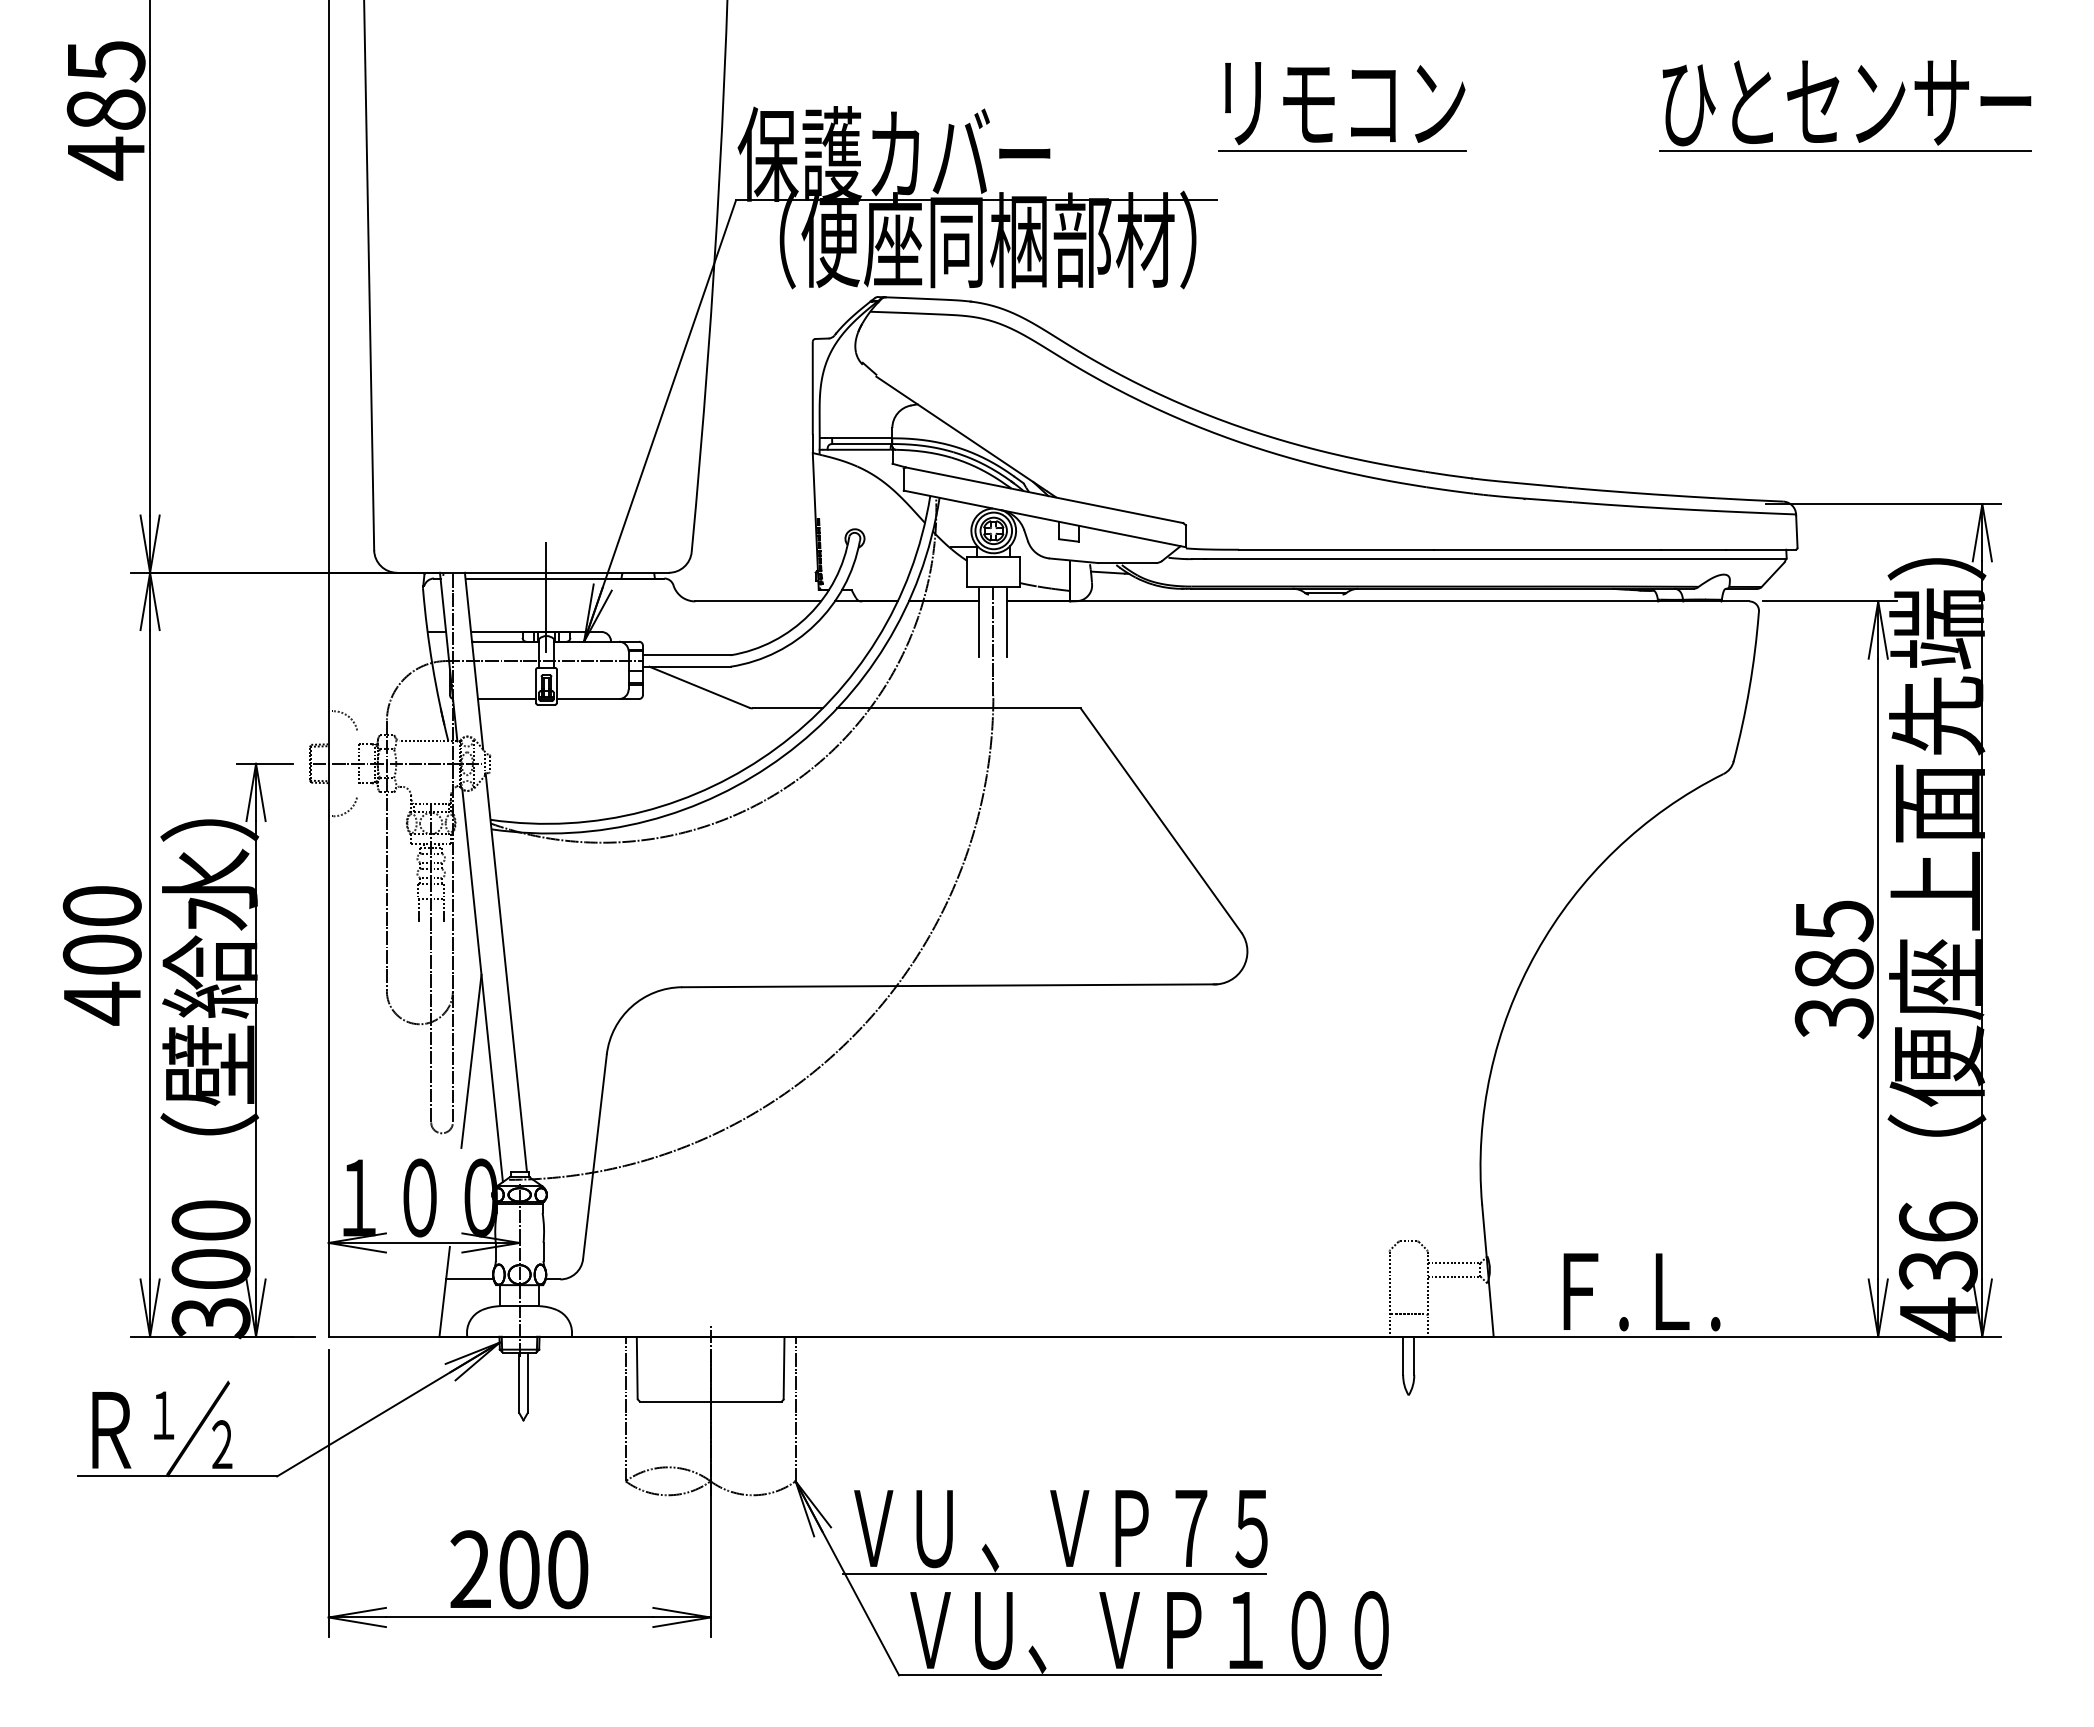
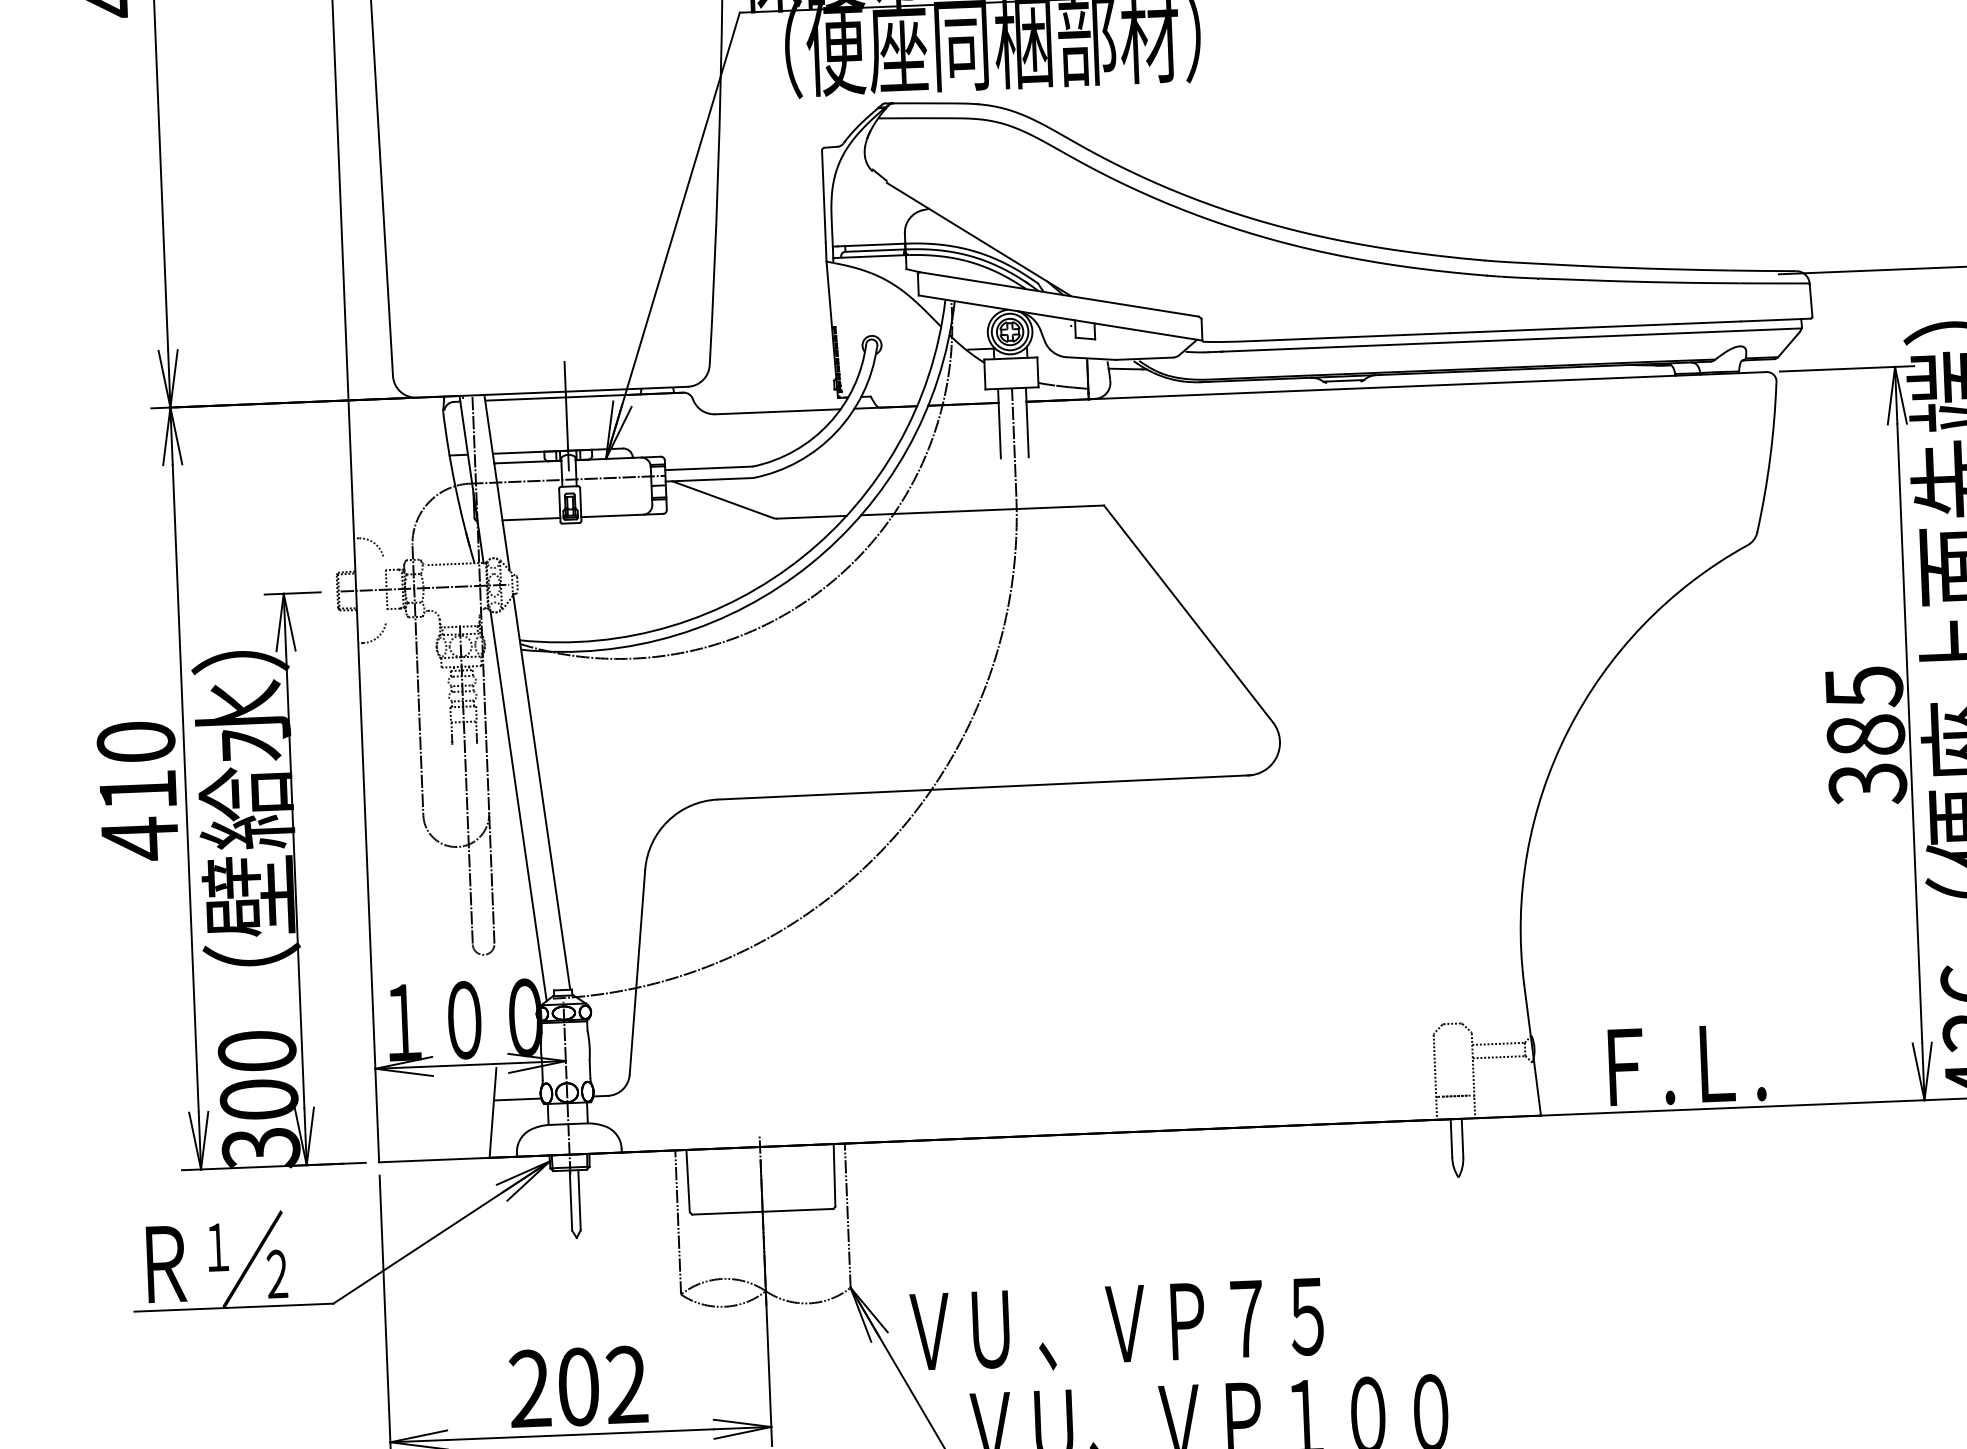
text: (101, 954) -> (137, 790), 400 -> 410
line: (471, 1060) -> (510, 881), removed
text: (567, 1569) -> (626, 1384), 200 -> 202
line: (1054, 1573) -> (1112, 1369), removed

